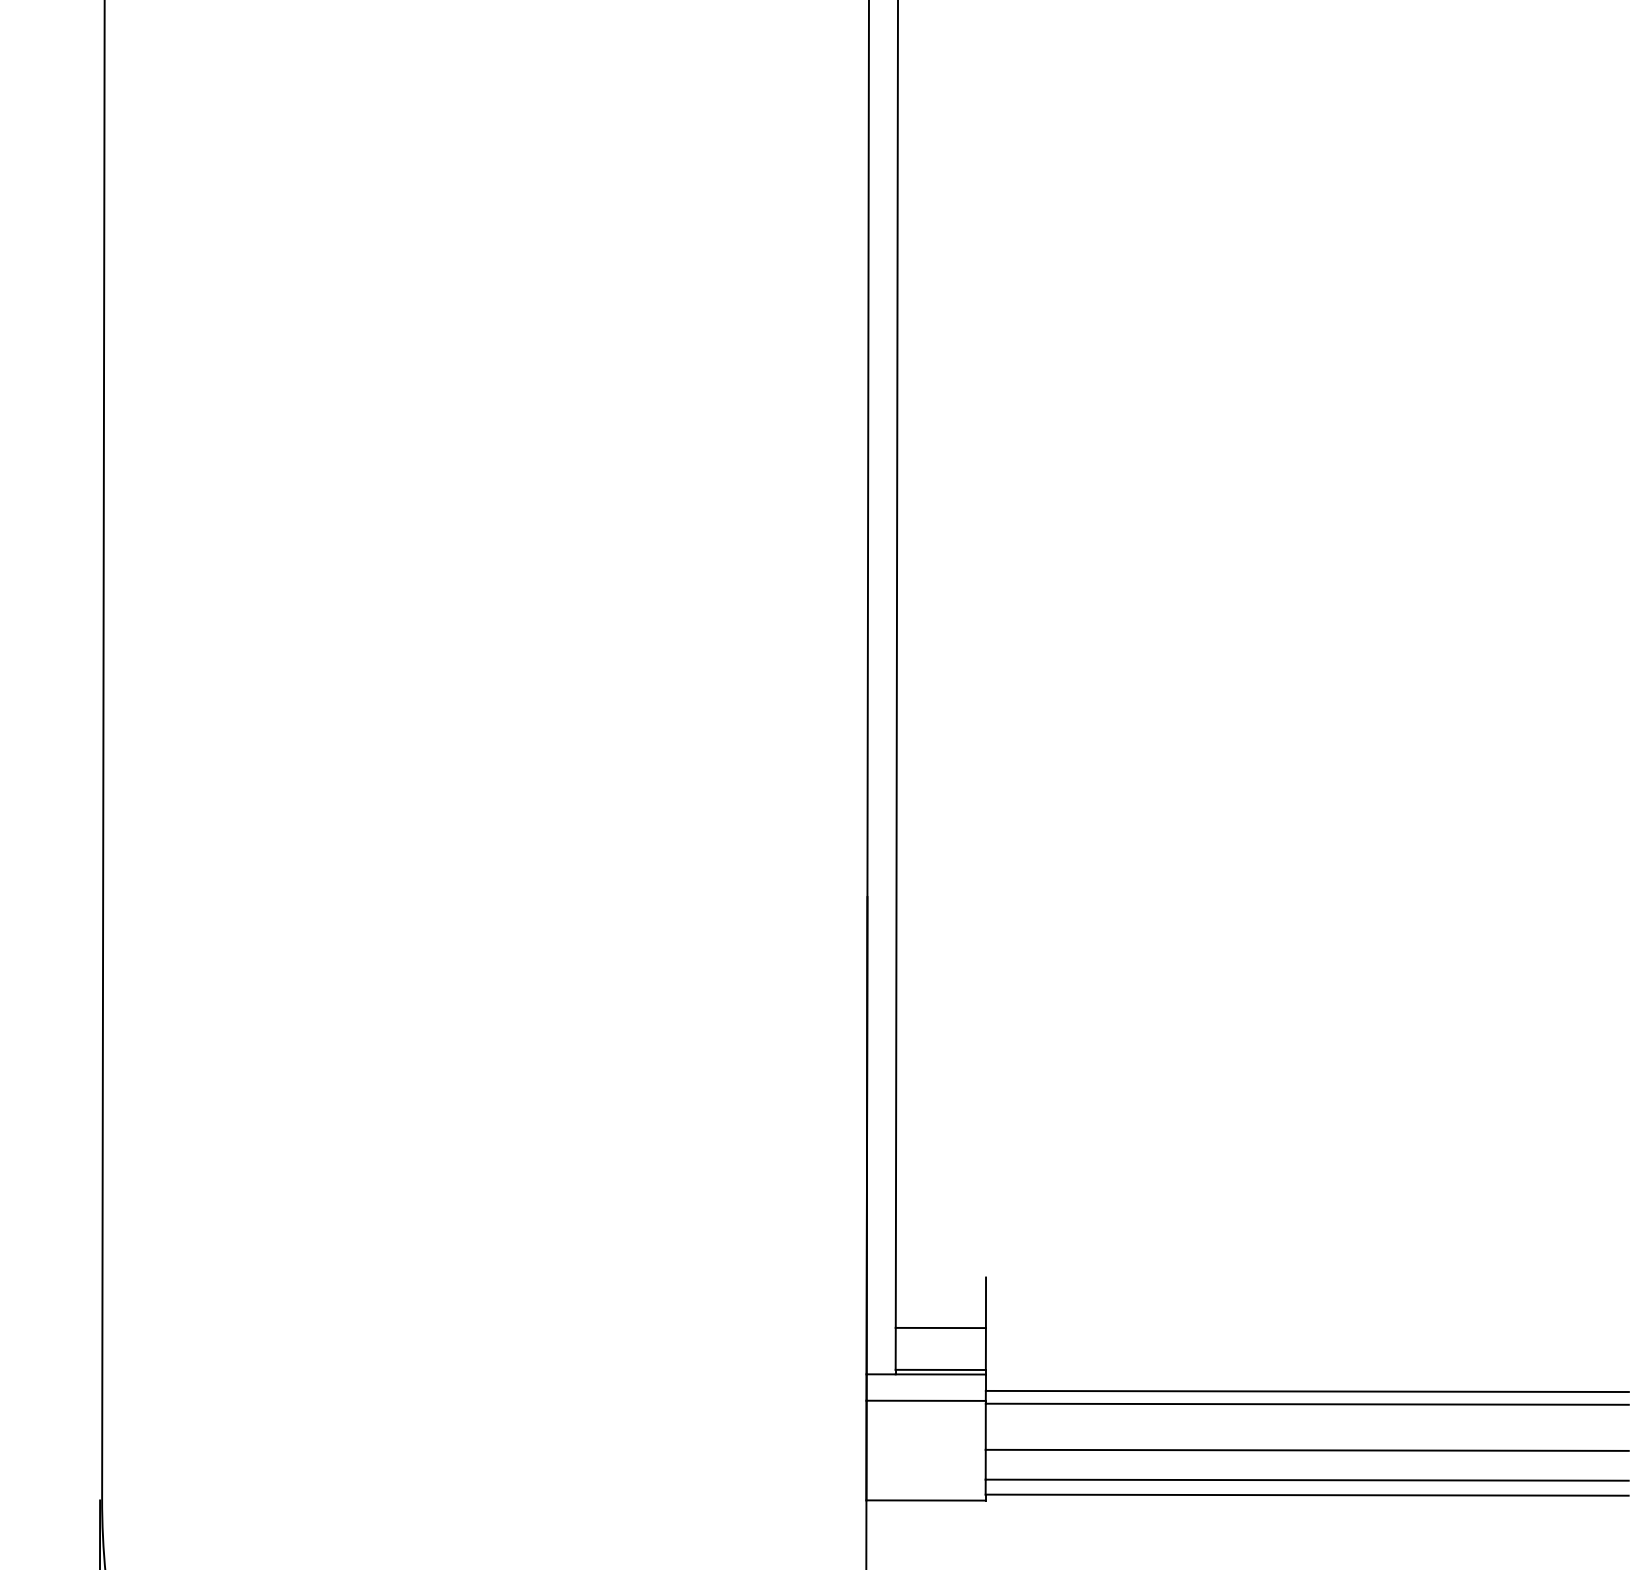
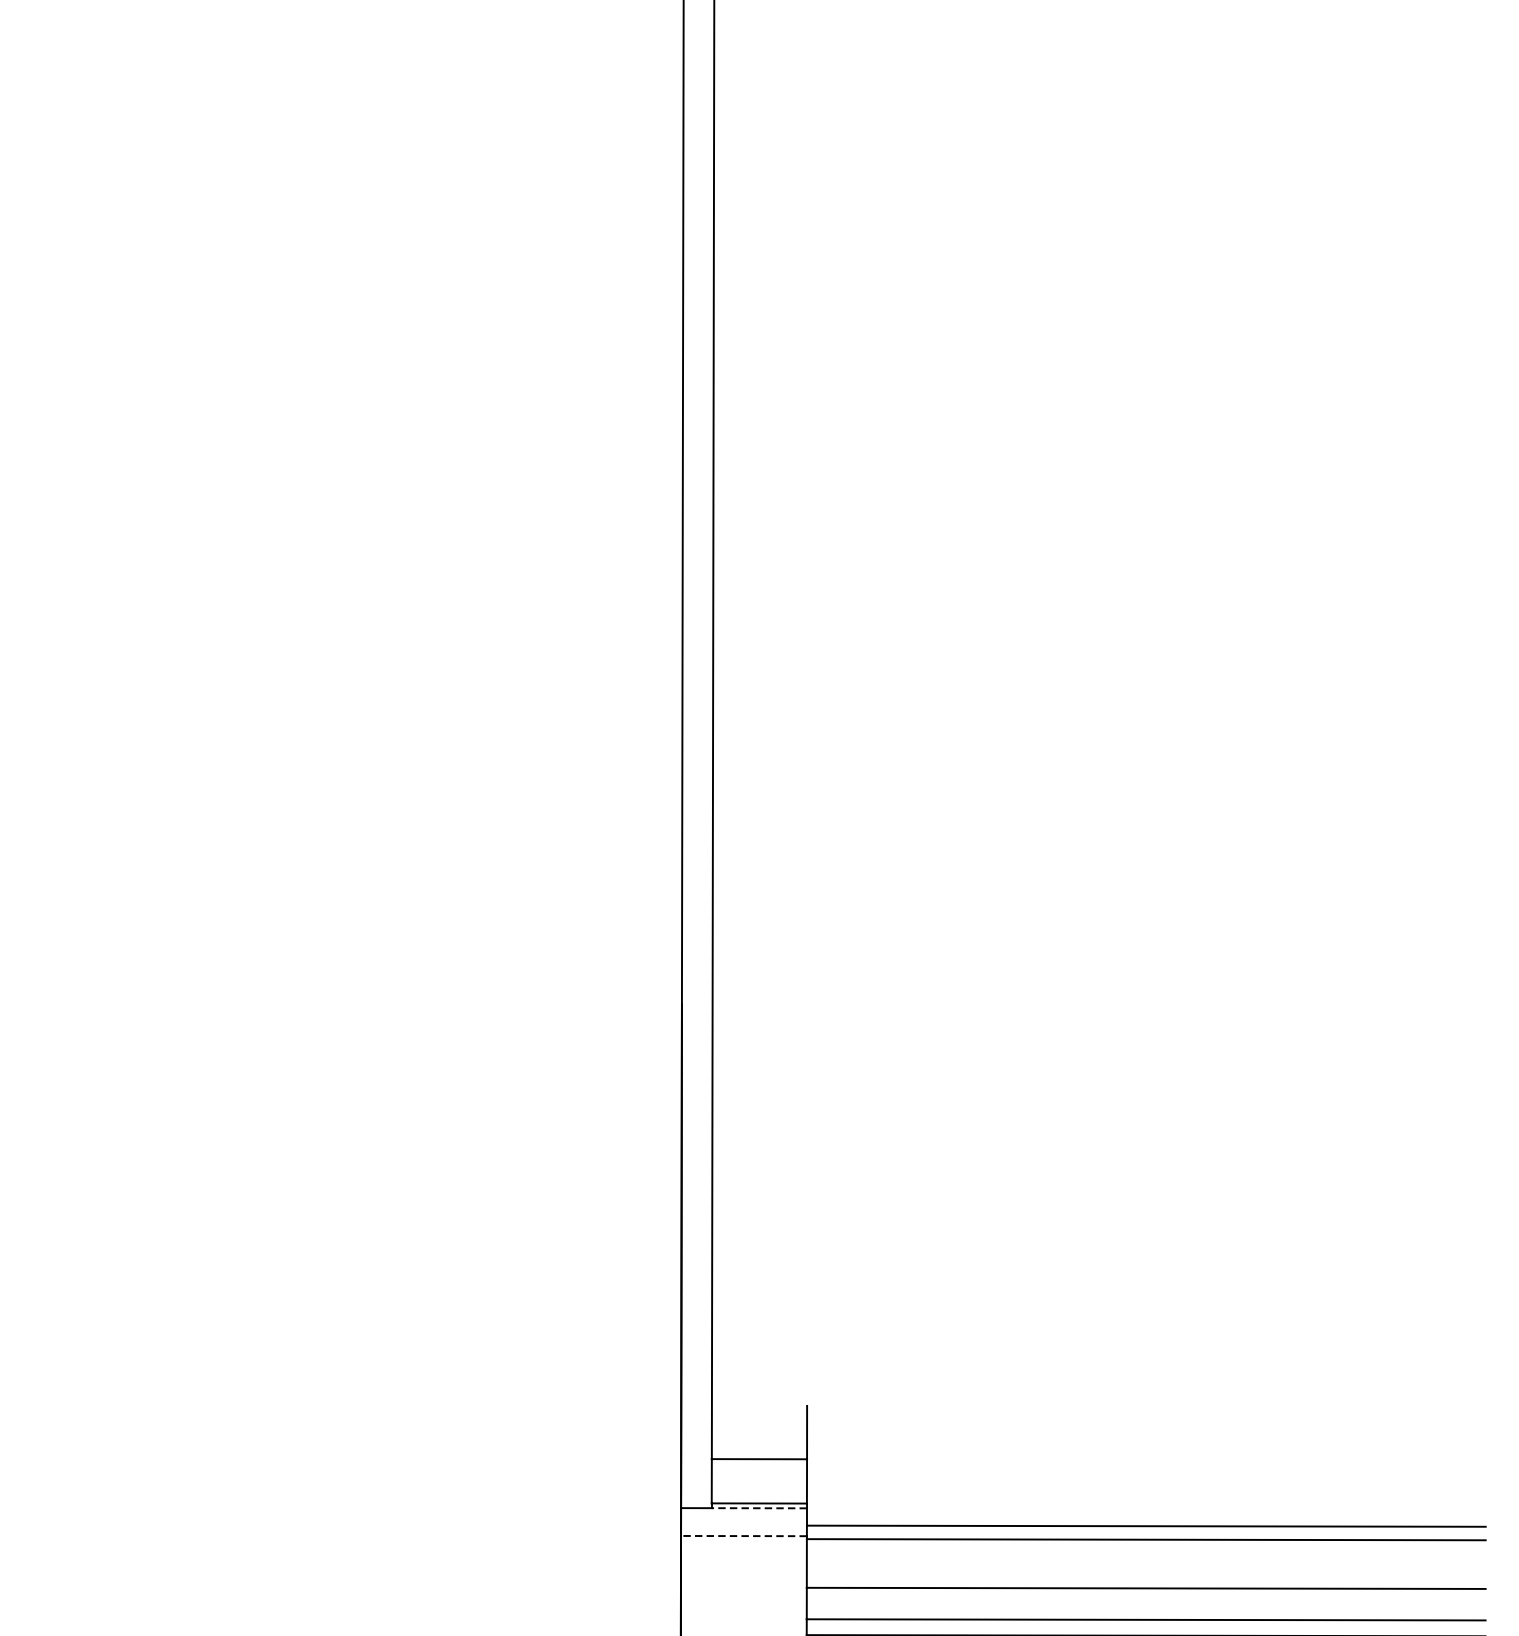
line: (940, 1374) -> (759, 1508), solid -> dashed
line: (926, 1400) -> (744, 1535), solid -> dashed

